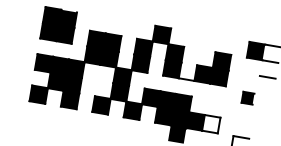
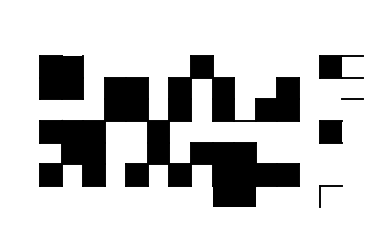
part: (247, 97) -> (330, 131), size x1.43
fill: (211, 123) -> (287, 174), added
fill: (161, 131) -> (223, 196), added

